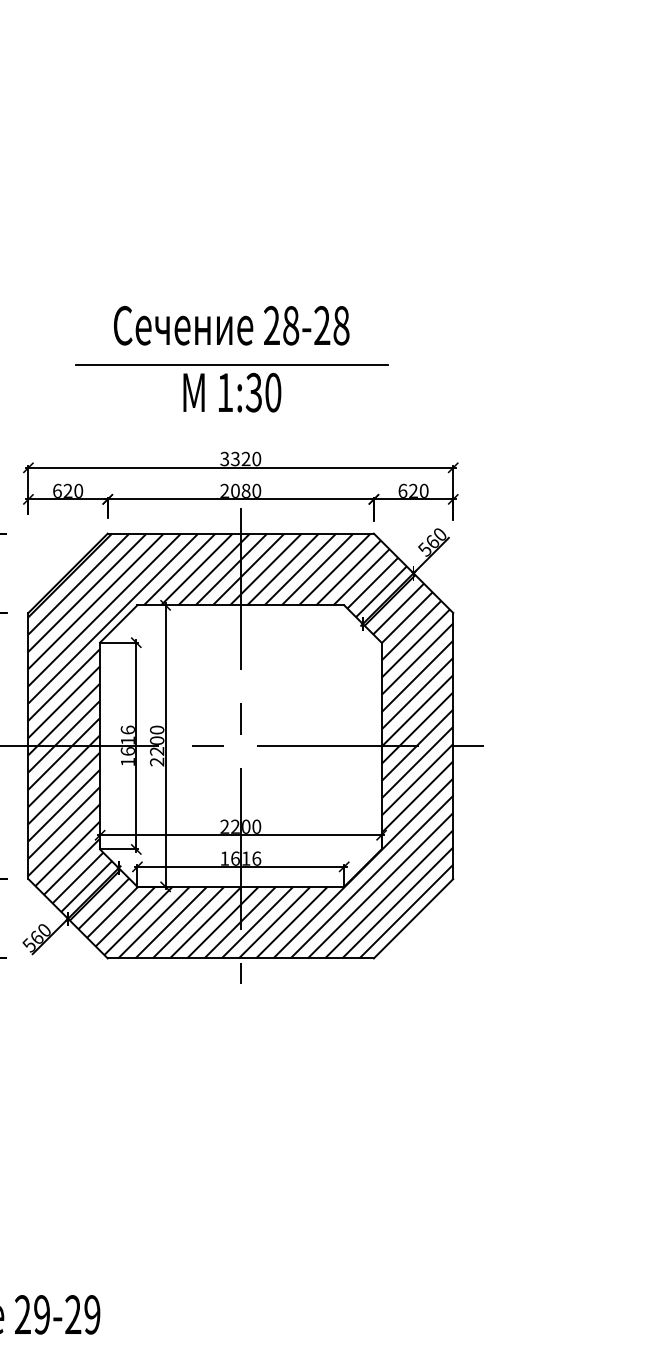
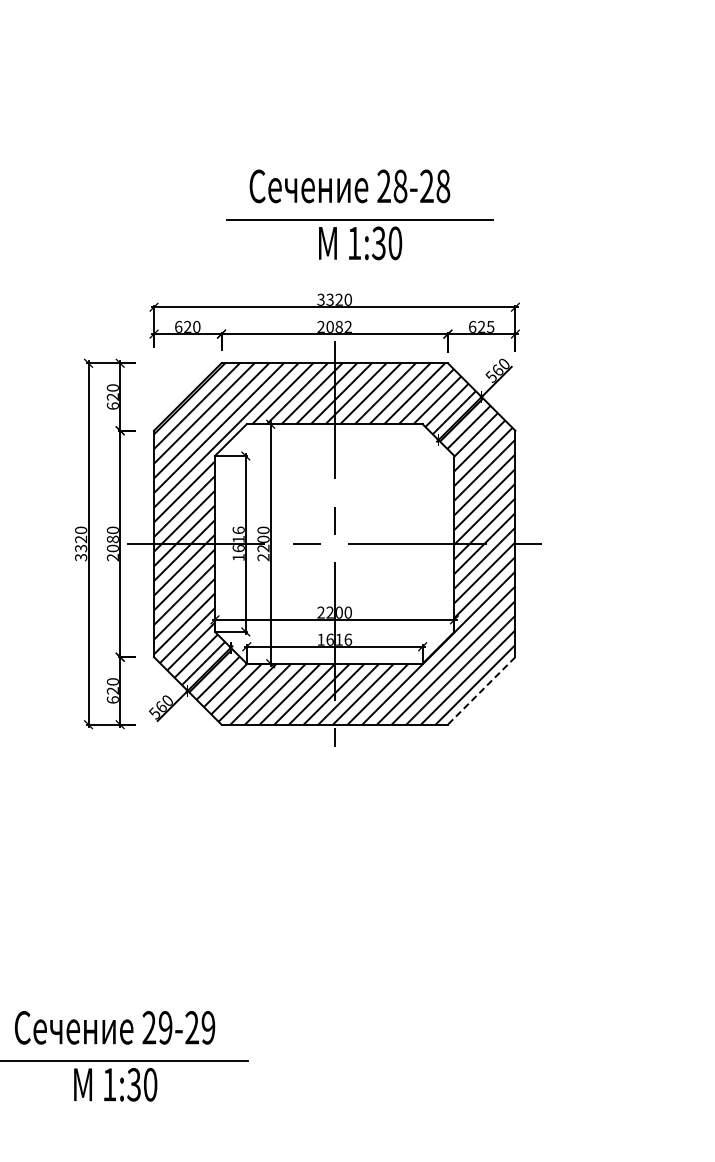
text: (231, 325) -> (349, 186), moved
part: (231, 388) -> (359, 239), moved
text: (255, 490) -> (347, 326), 2080 -> 2082
text: (423, 490) -> (490, 326), 620 -> 625
line: (413, 918) -> (481, 690), solid -> dashed

